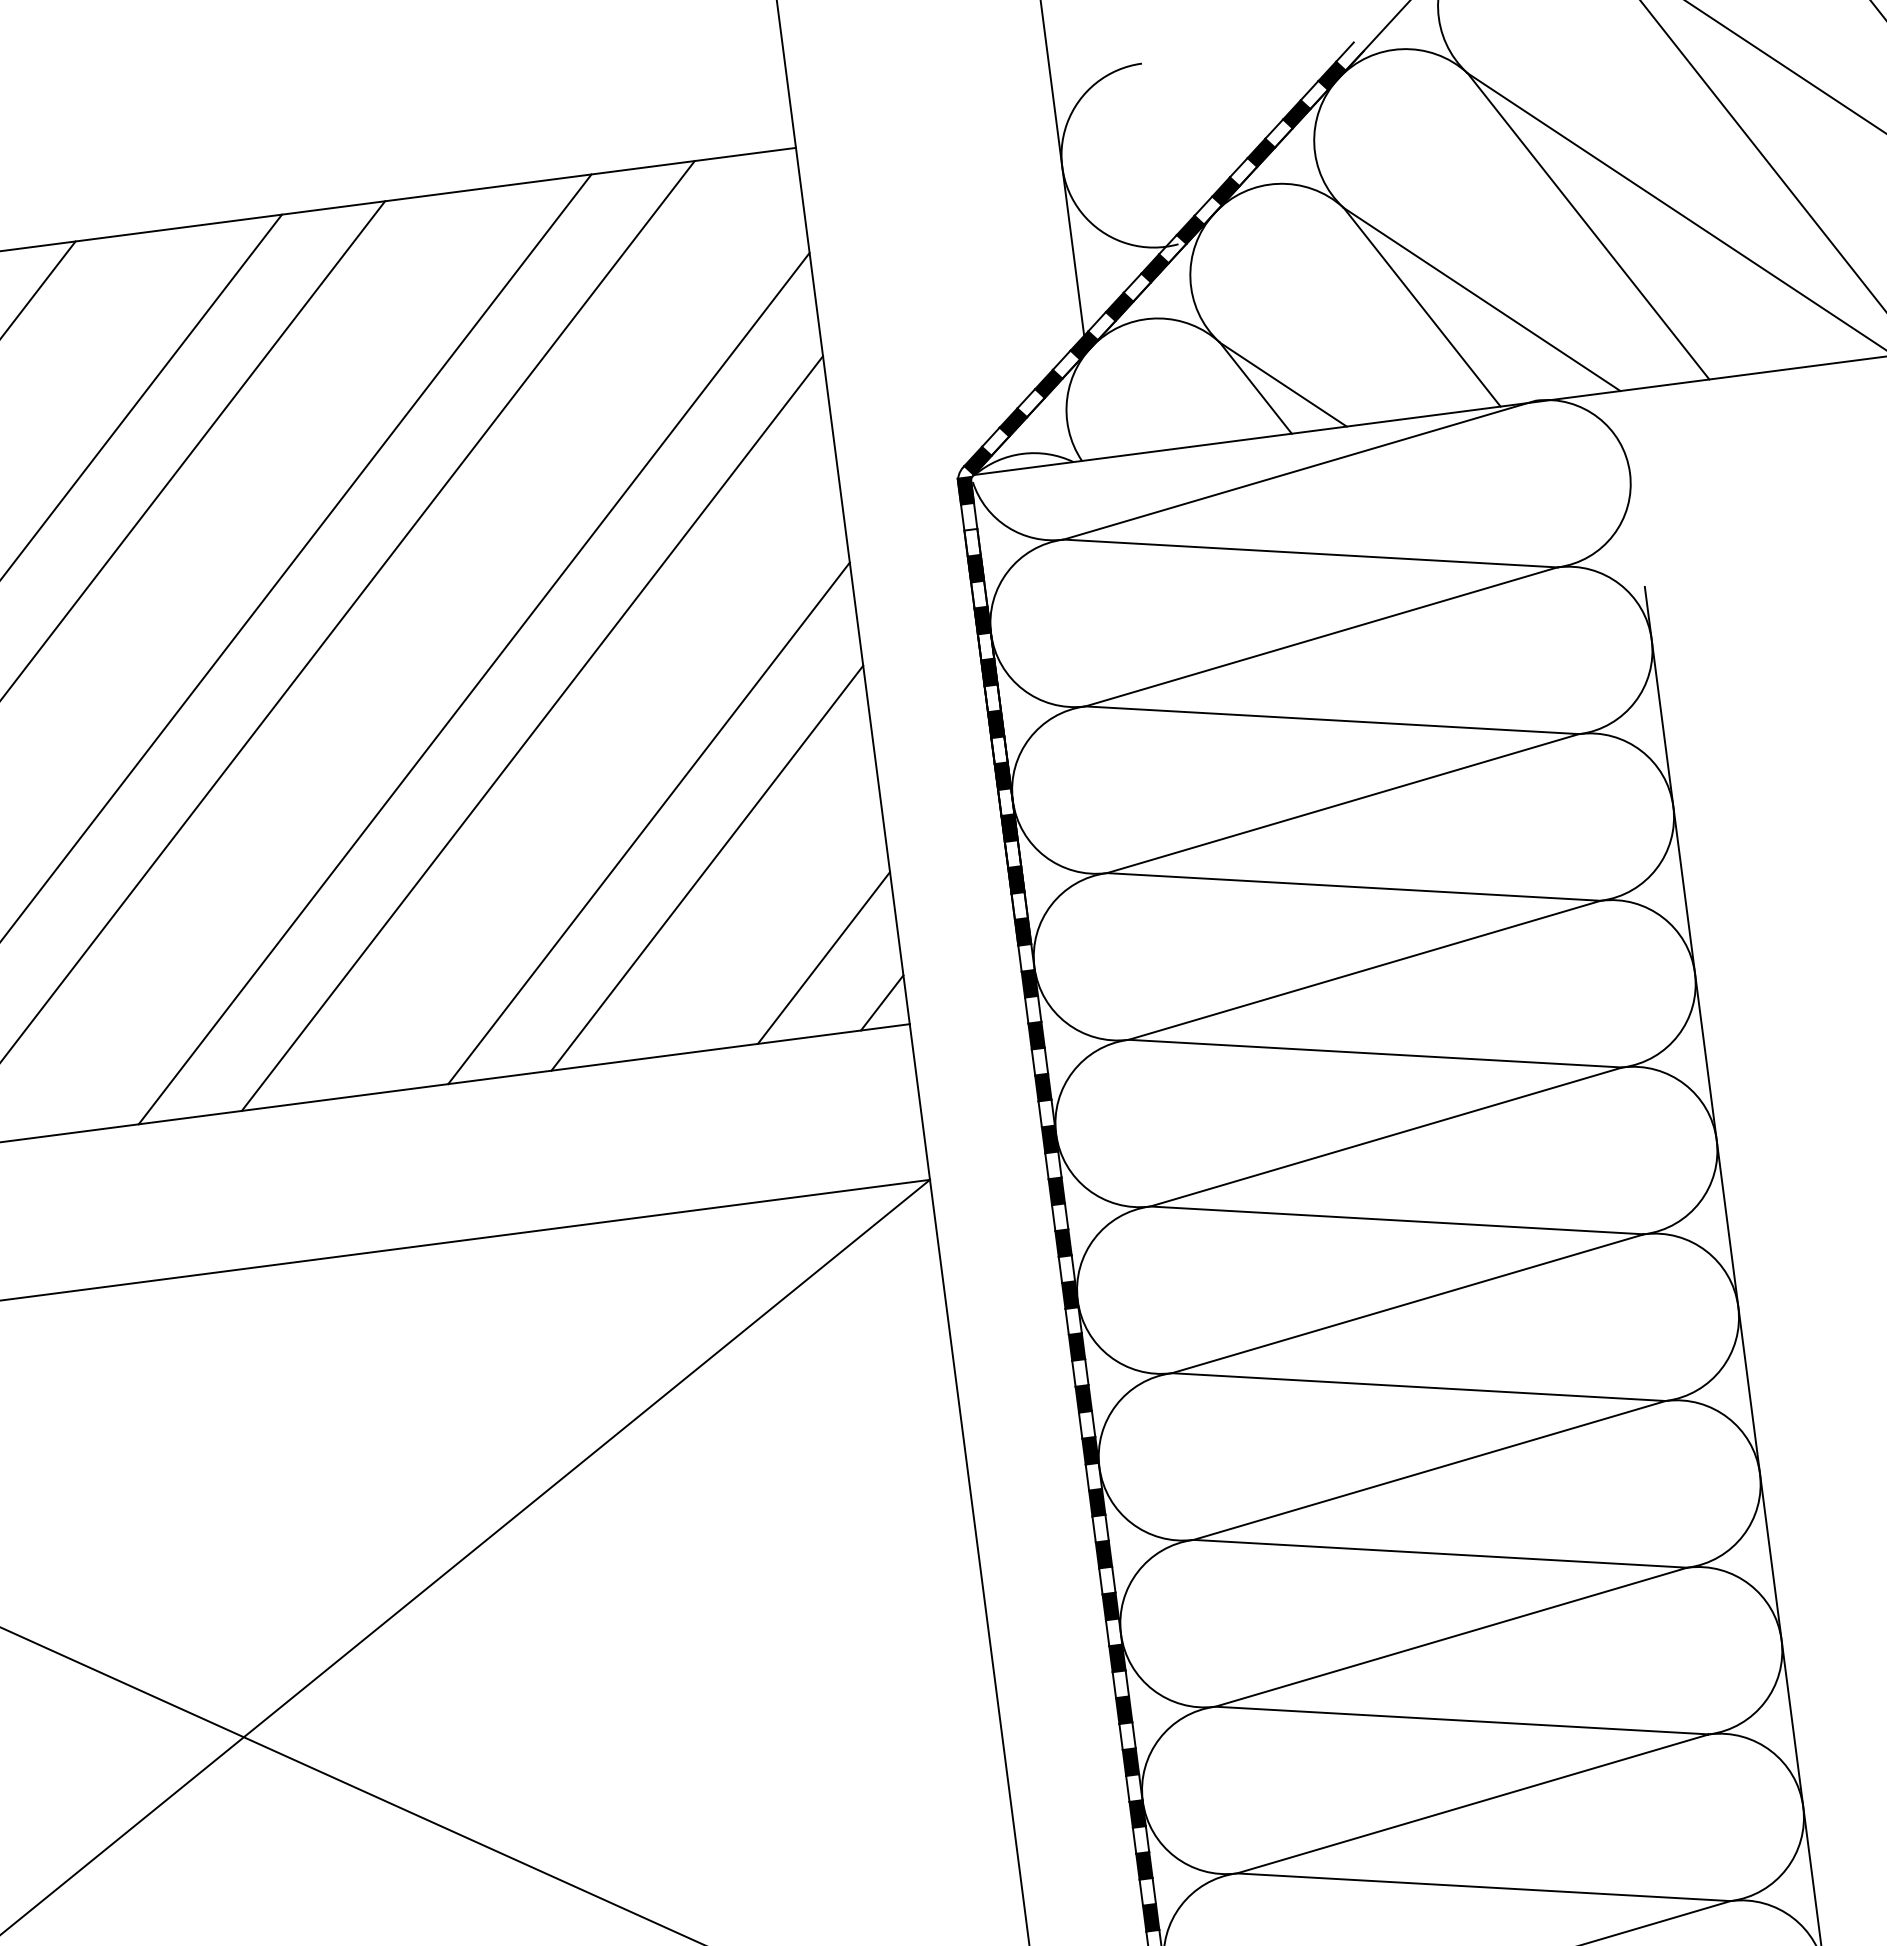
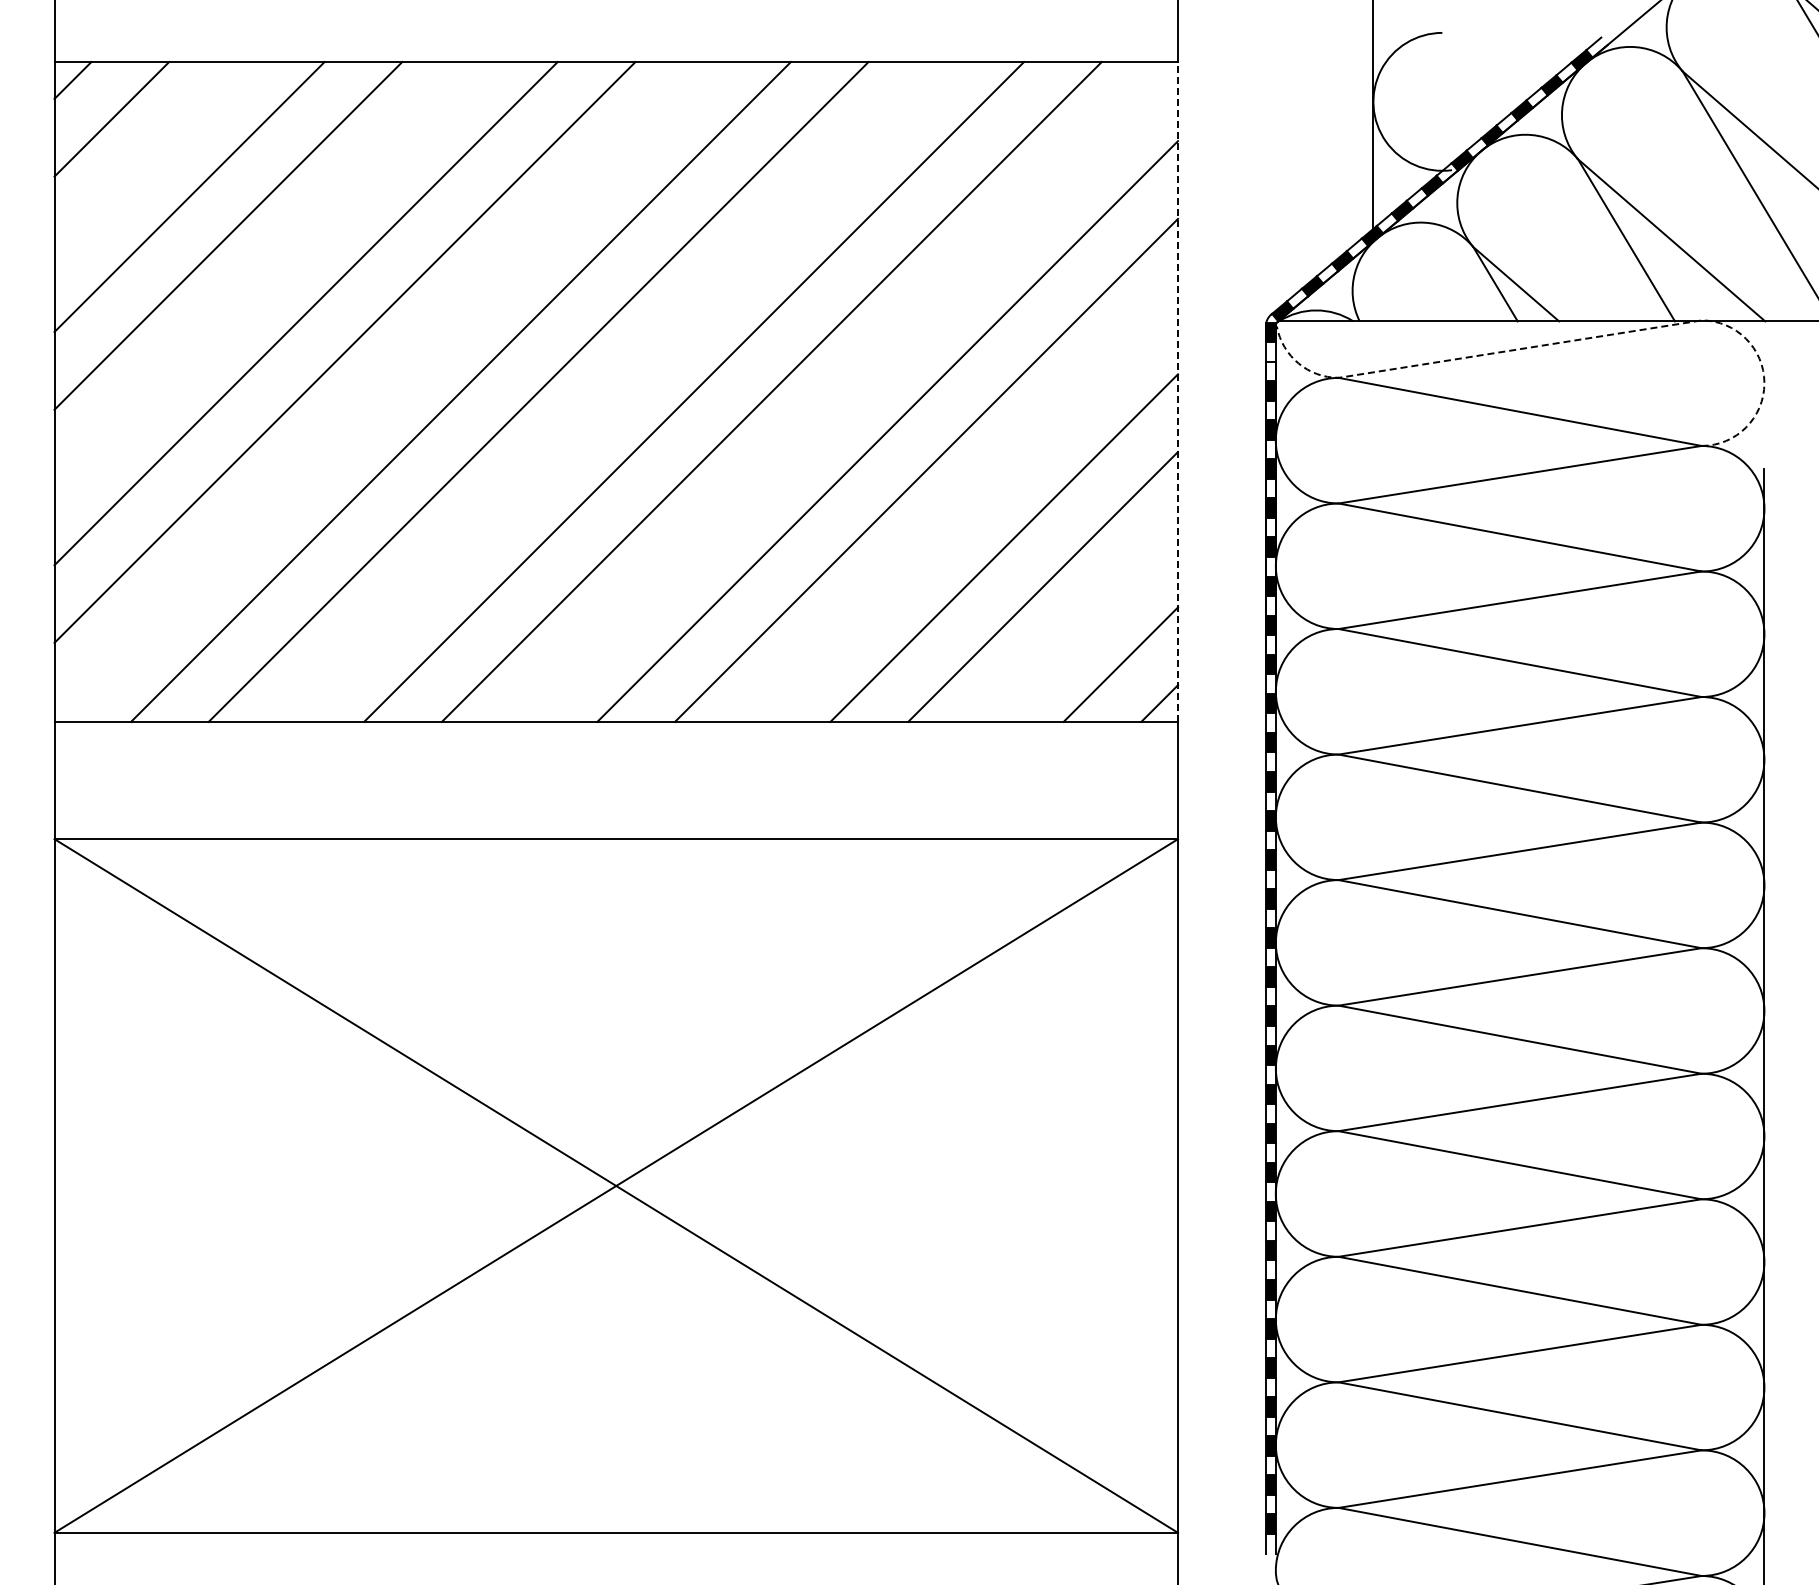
line: (1392, 442) -> (1591, 337), solid -> dashed
line: (853, 585) -> (1178, 391), solid -> dashed

